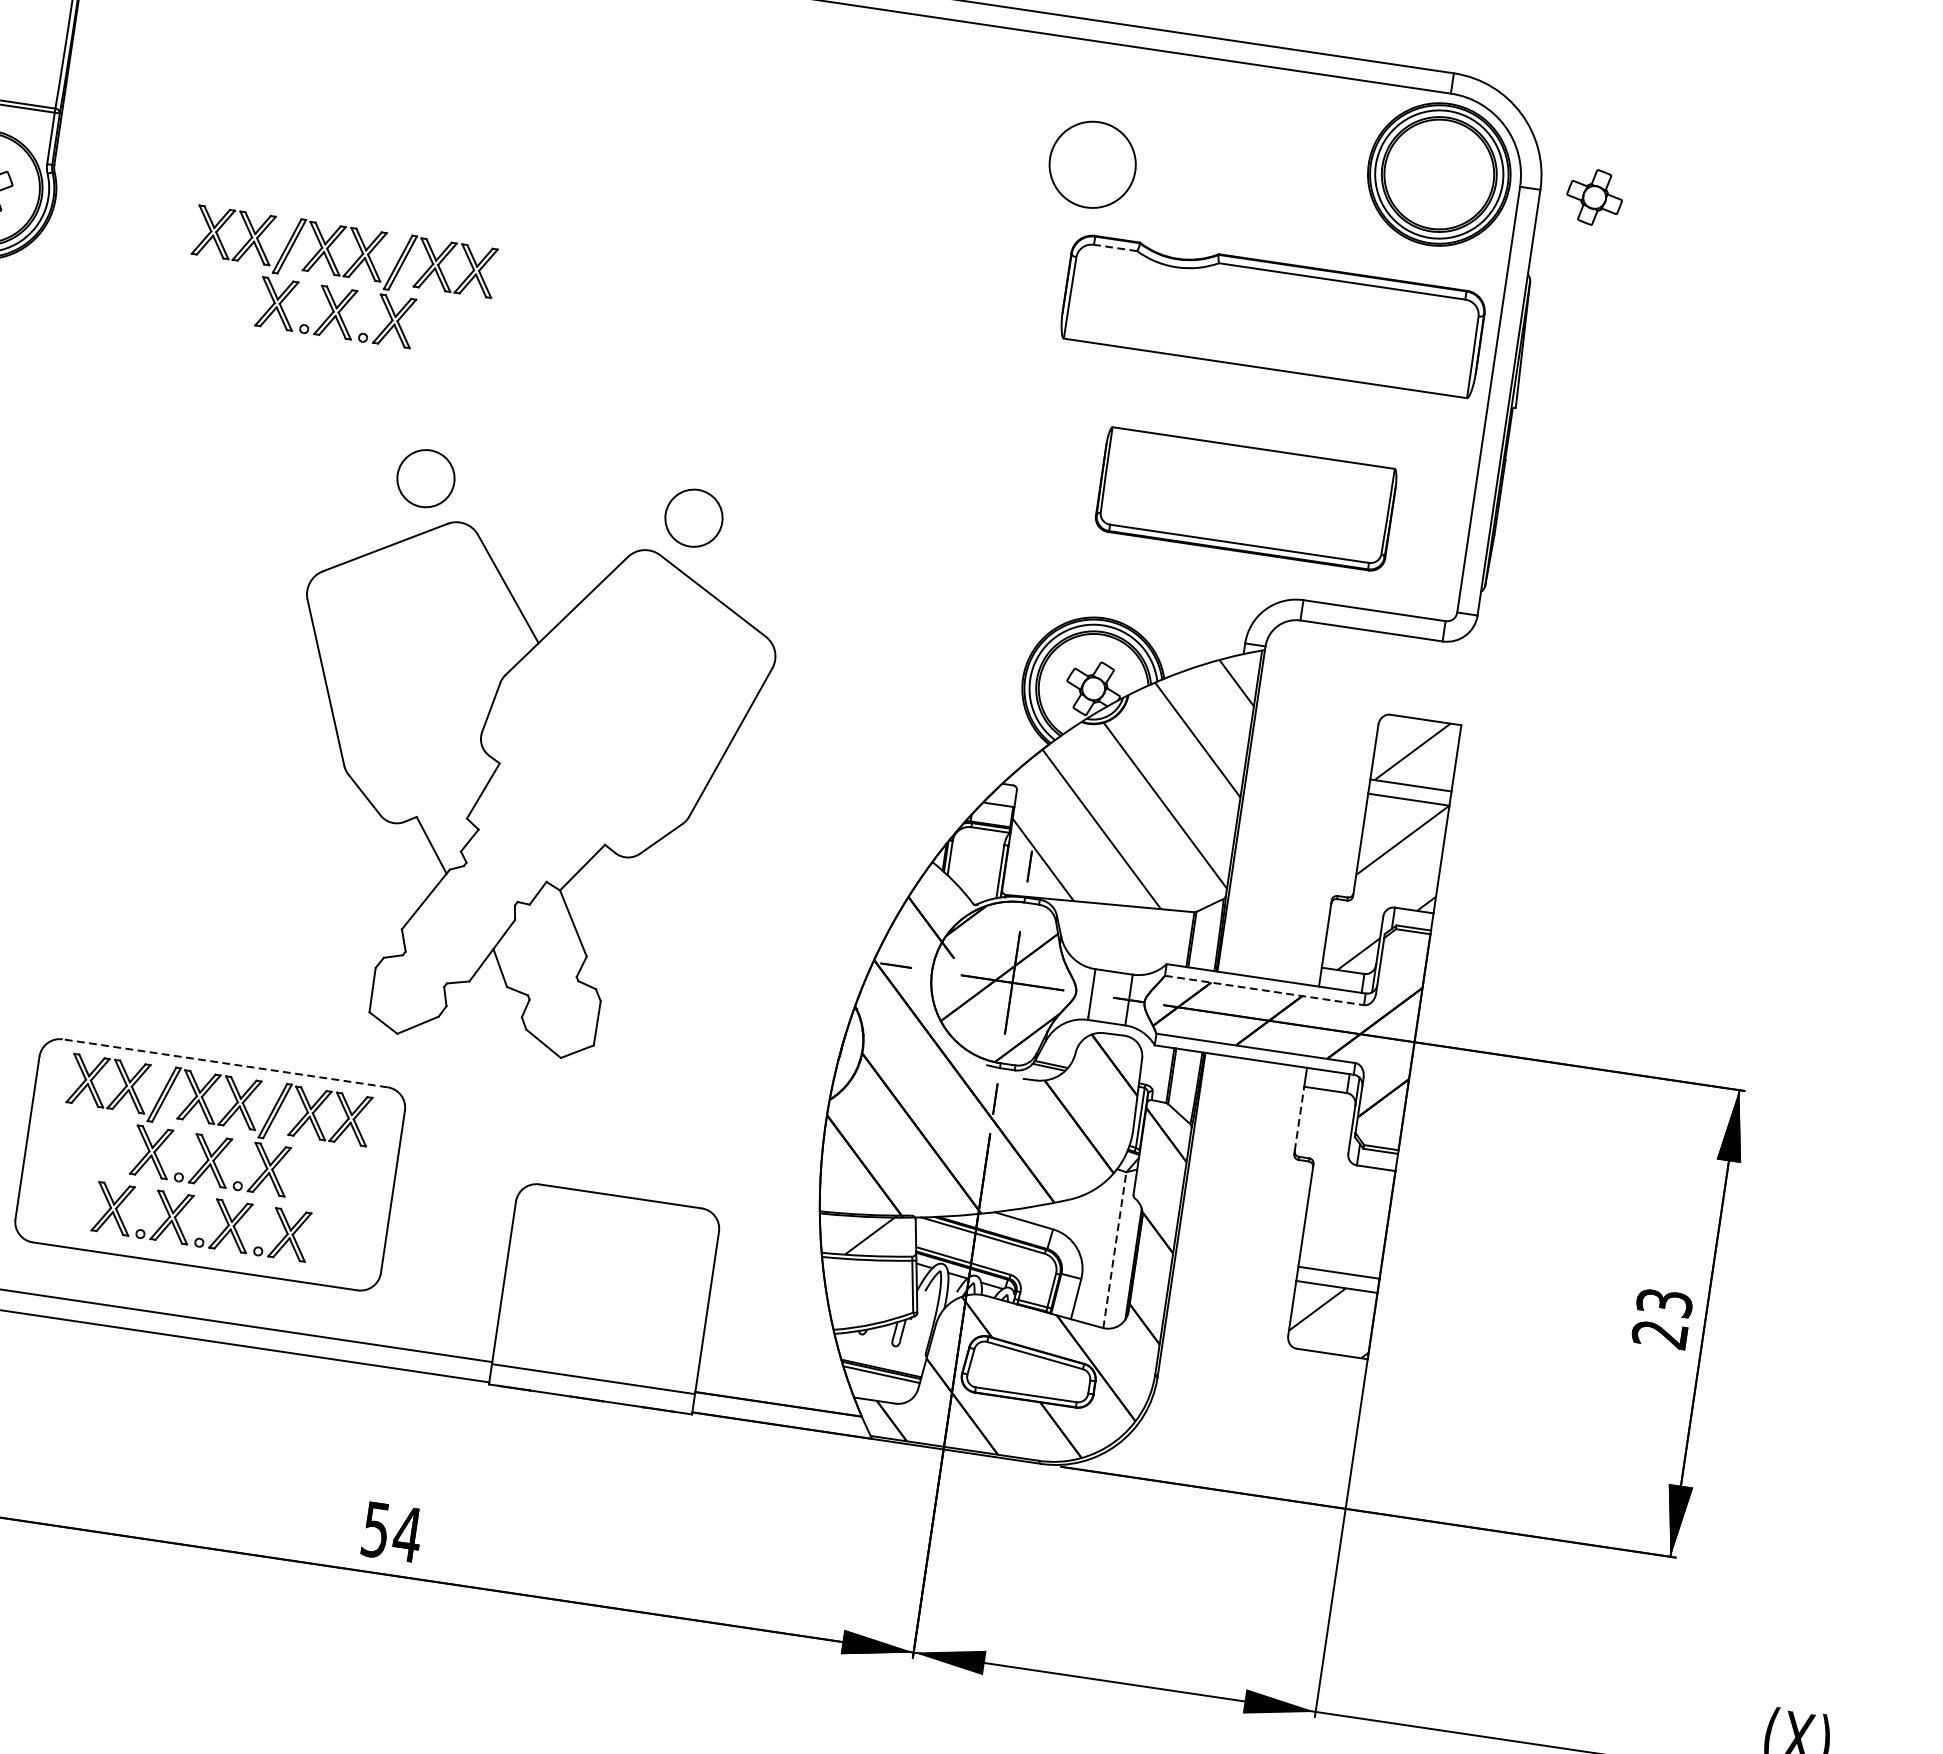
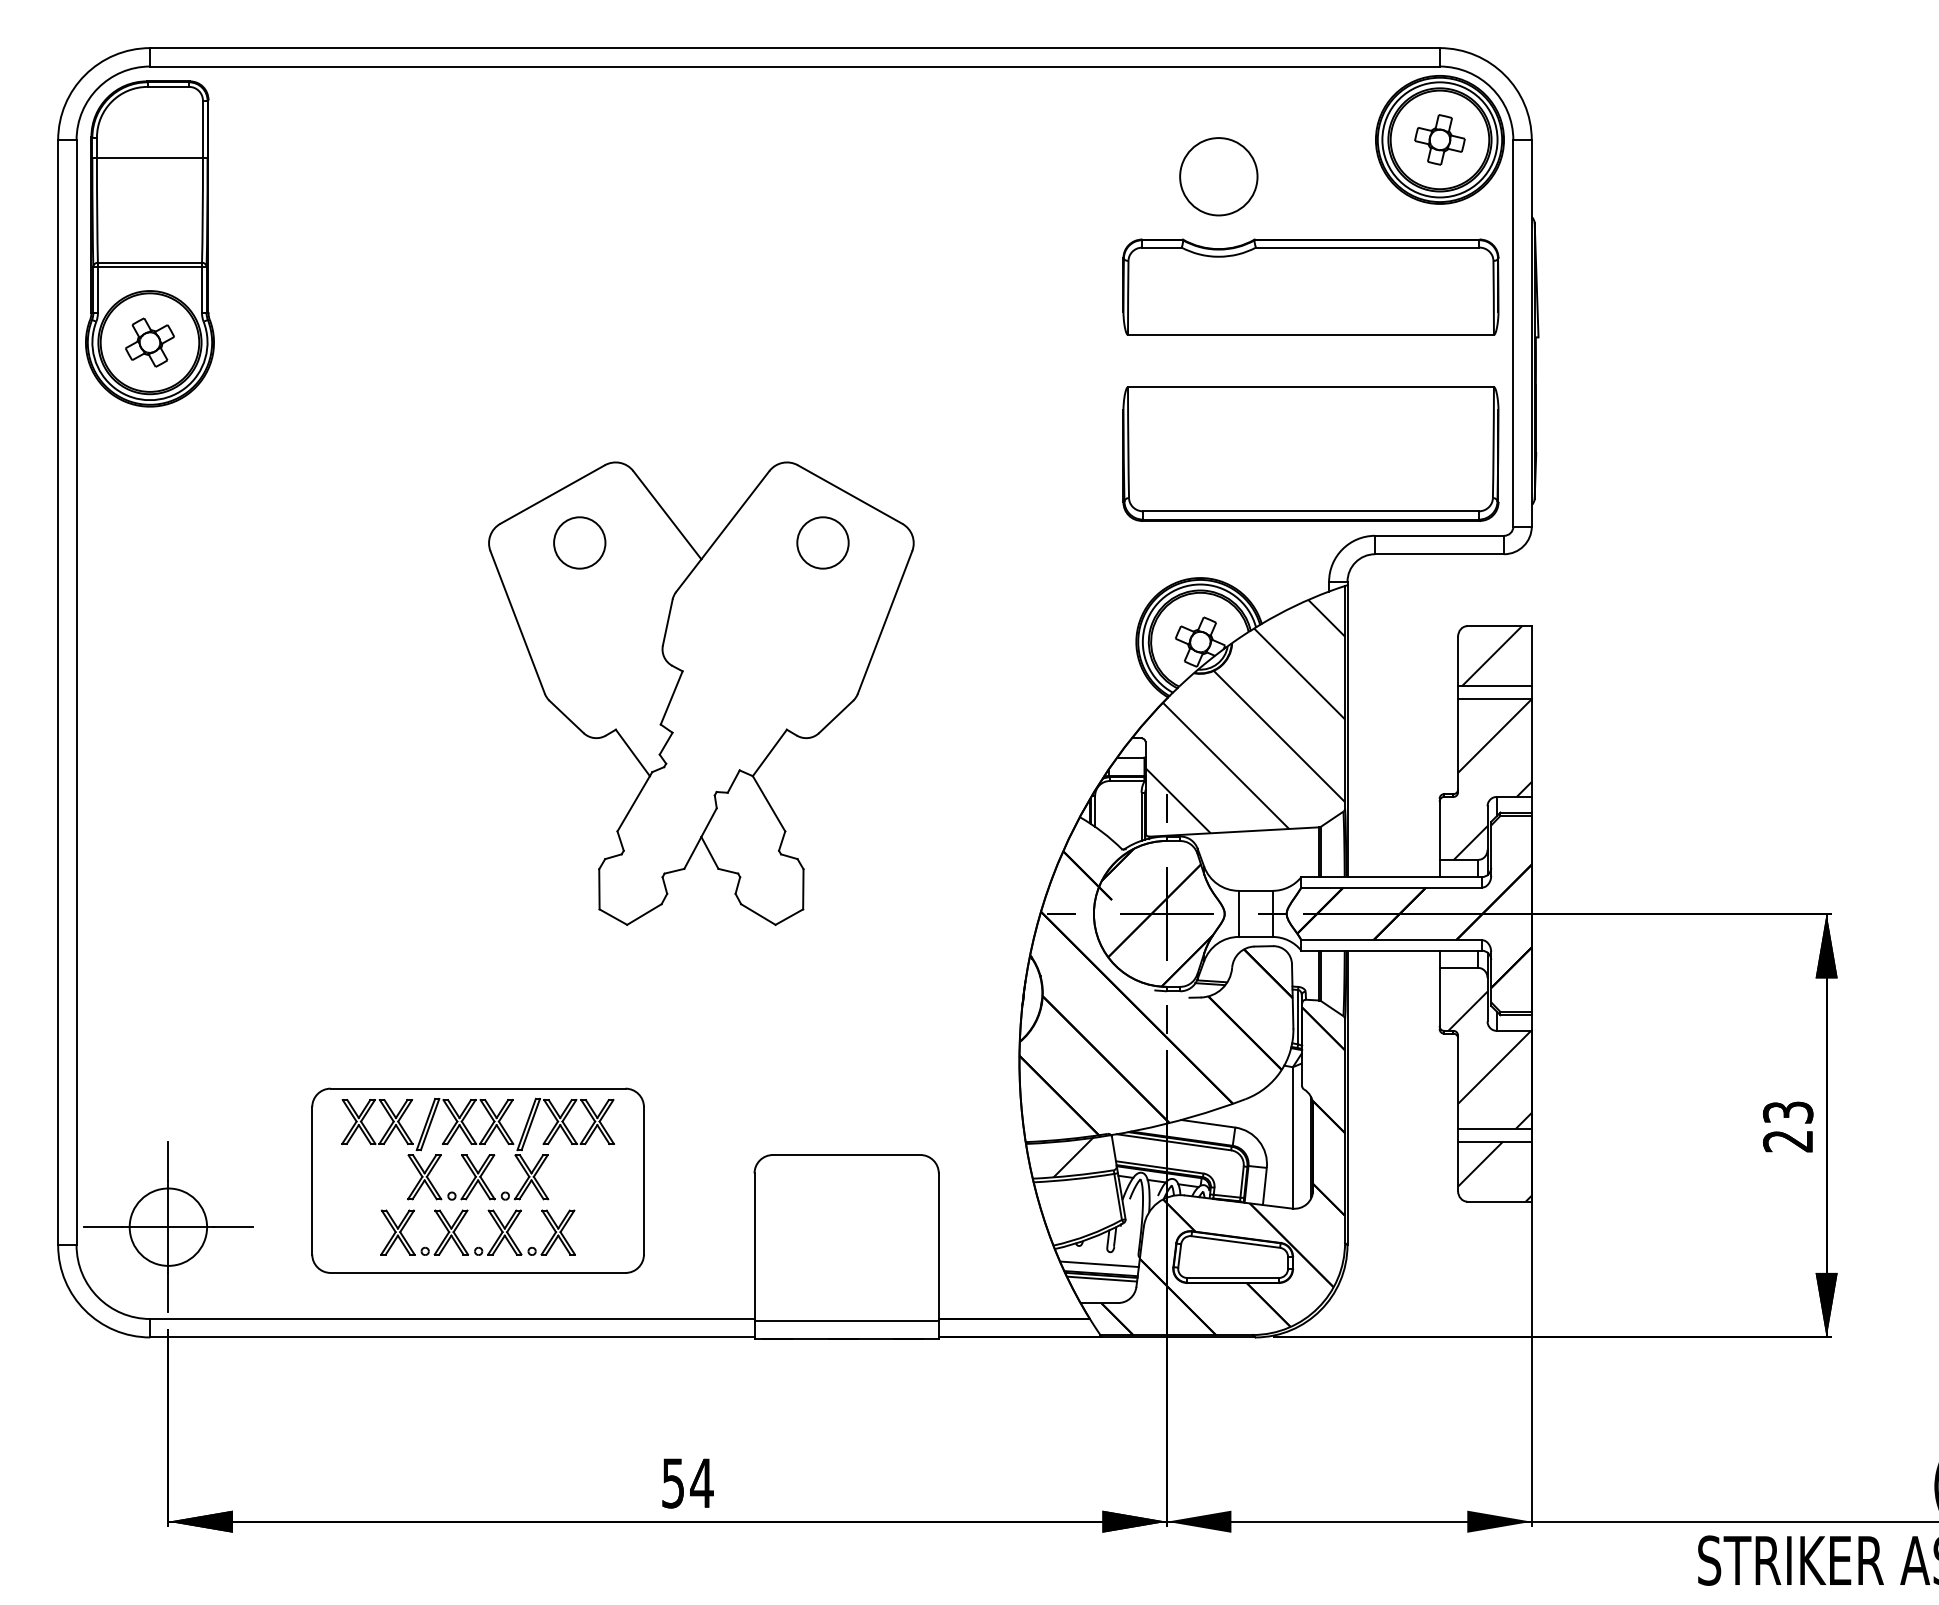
circle: (1092, 164) -> (1218, 176), moved
part: (1594, 196) -> (1439, 139), moved
line: (1116, 247) -> (1162, 247), dashed -> solid
part: (340, 280) -> (477, 378), removed
part: (1245, 498) -> (1310, 453), size x1.43
part: (516, 791) -> (701, 693), moved
line: (1265, 990) -> (1392, 887), dashed -> solid
line: (224, 1063) -> (477, 1088), dashed -> solid
line: (1299, 1118) -> (1439, 996), dashed -> solid
hatch: (1344, 1195) -> (1489, 1059), added
line: (1114, 1249) -> (1292, 1137), dashed -> solid
line: (881, 1358) -> (1099, 1264), added

